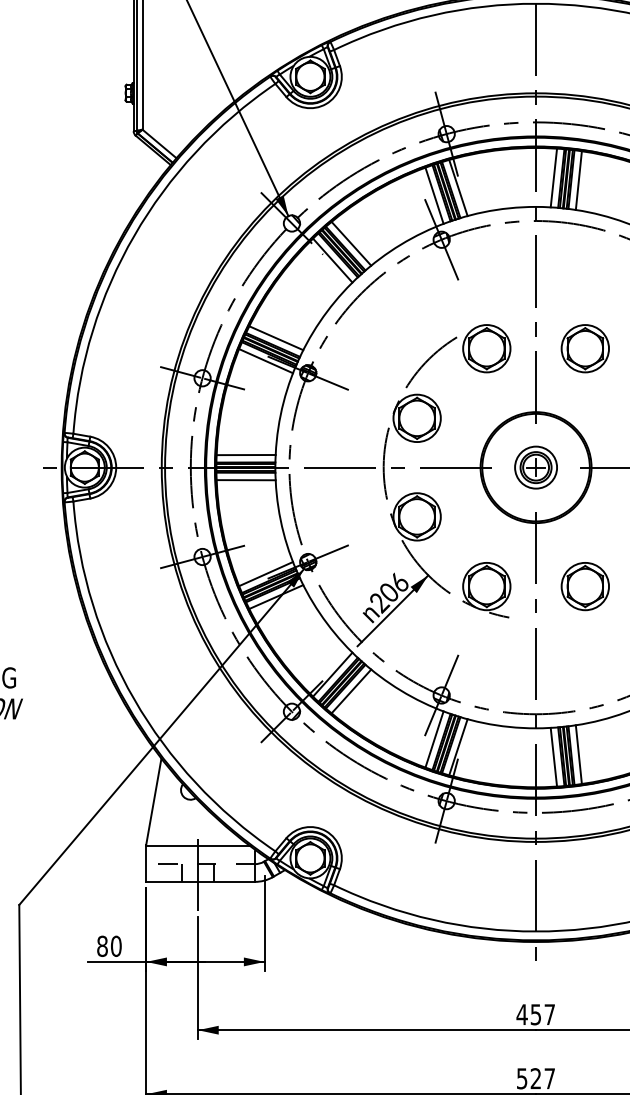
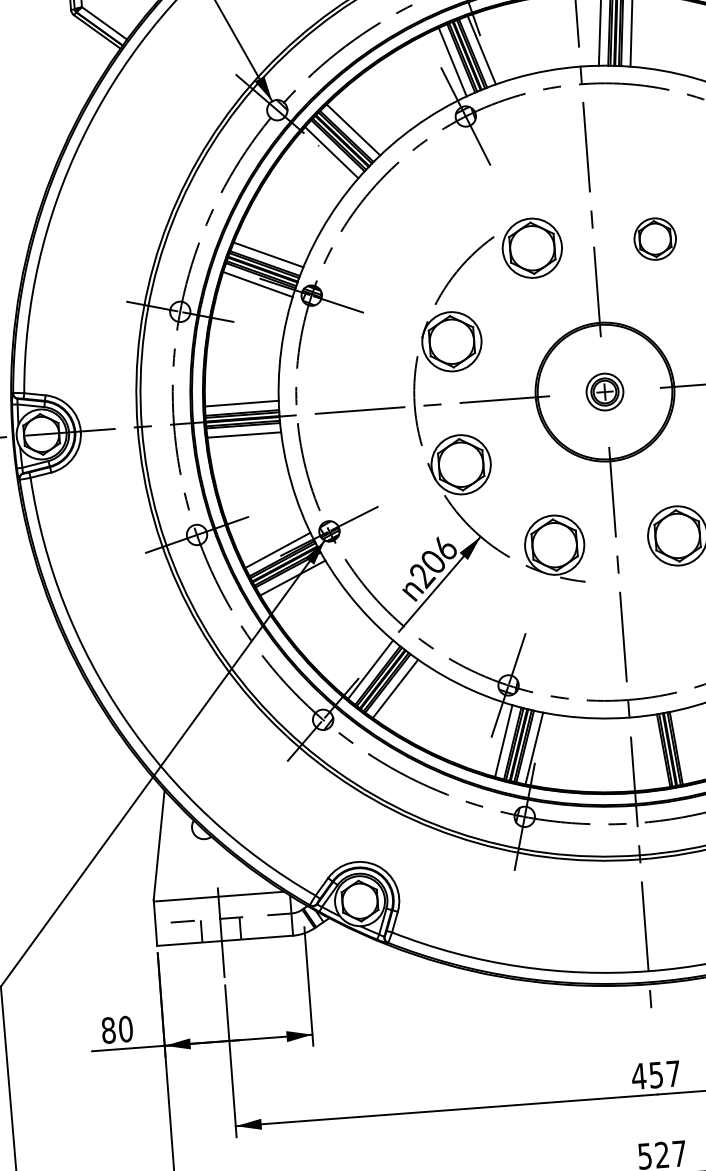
part: (584, 348) -> (654, 238), size x0.7
part: (535, 467) -> (604, 391), size x0.7
line: (578, 754) -> (684, 746), removed
line: (553, 756) -> (653, 751), removed

